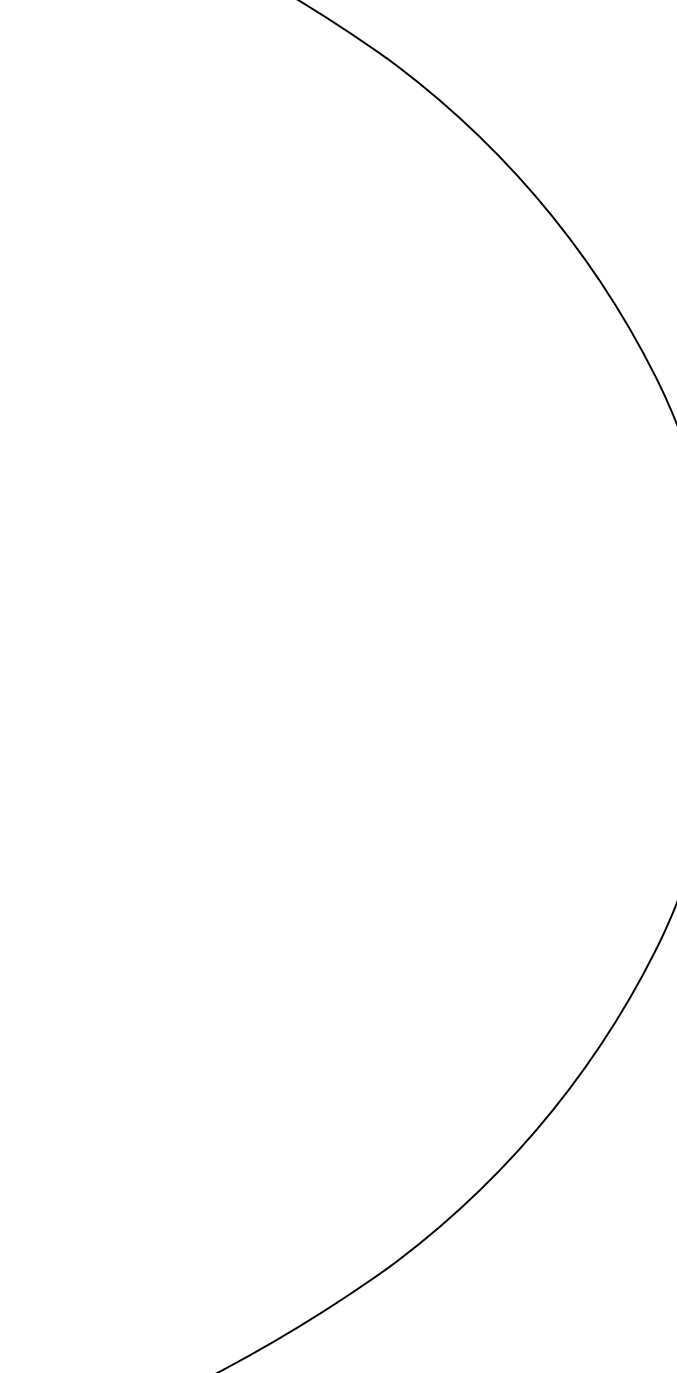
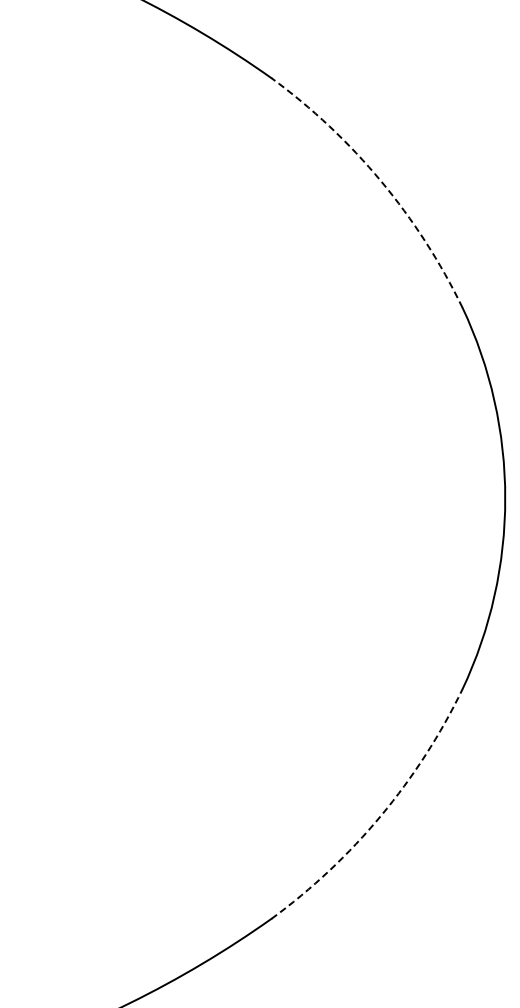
arc: (544, 206) -> (381, 181), solid -> dashed
arc: (544, 1120) -> (381, 815), solid -> dashed

